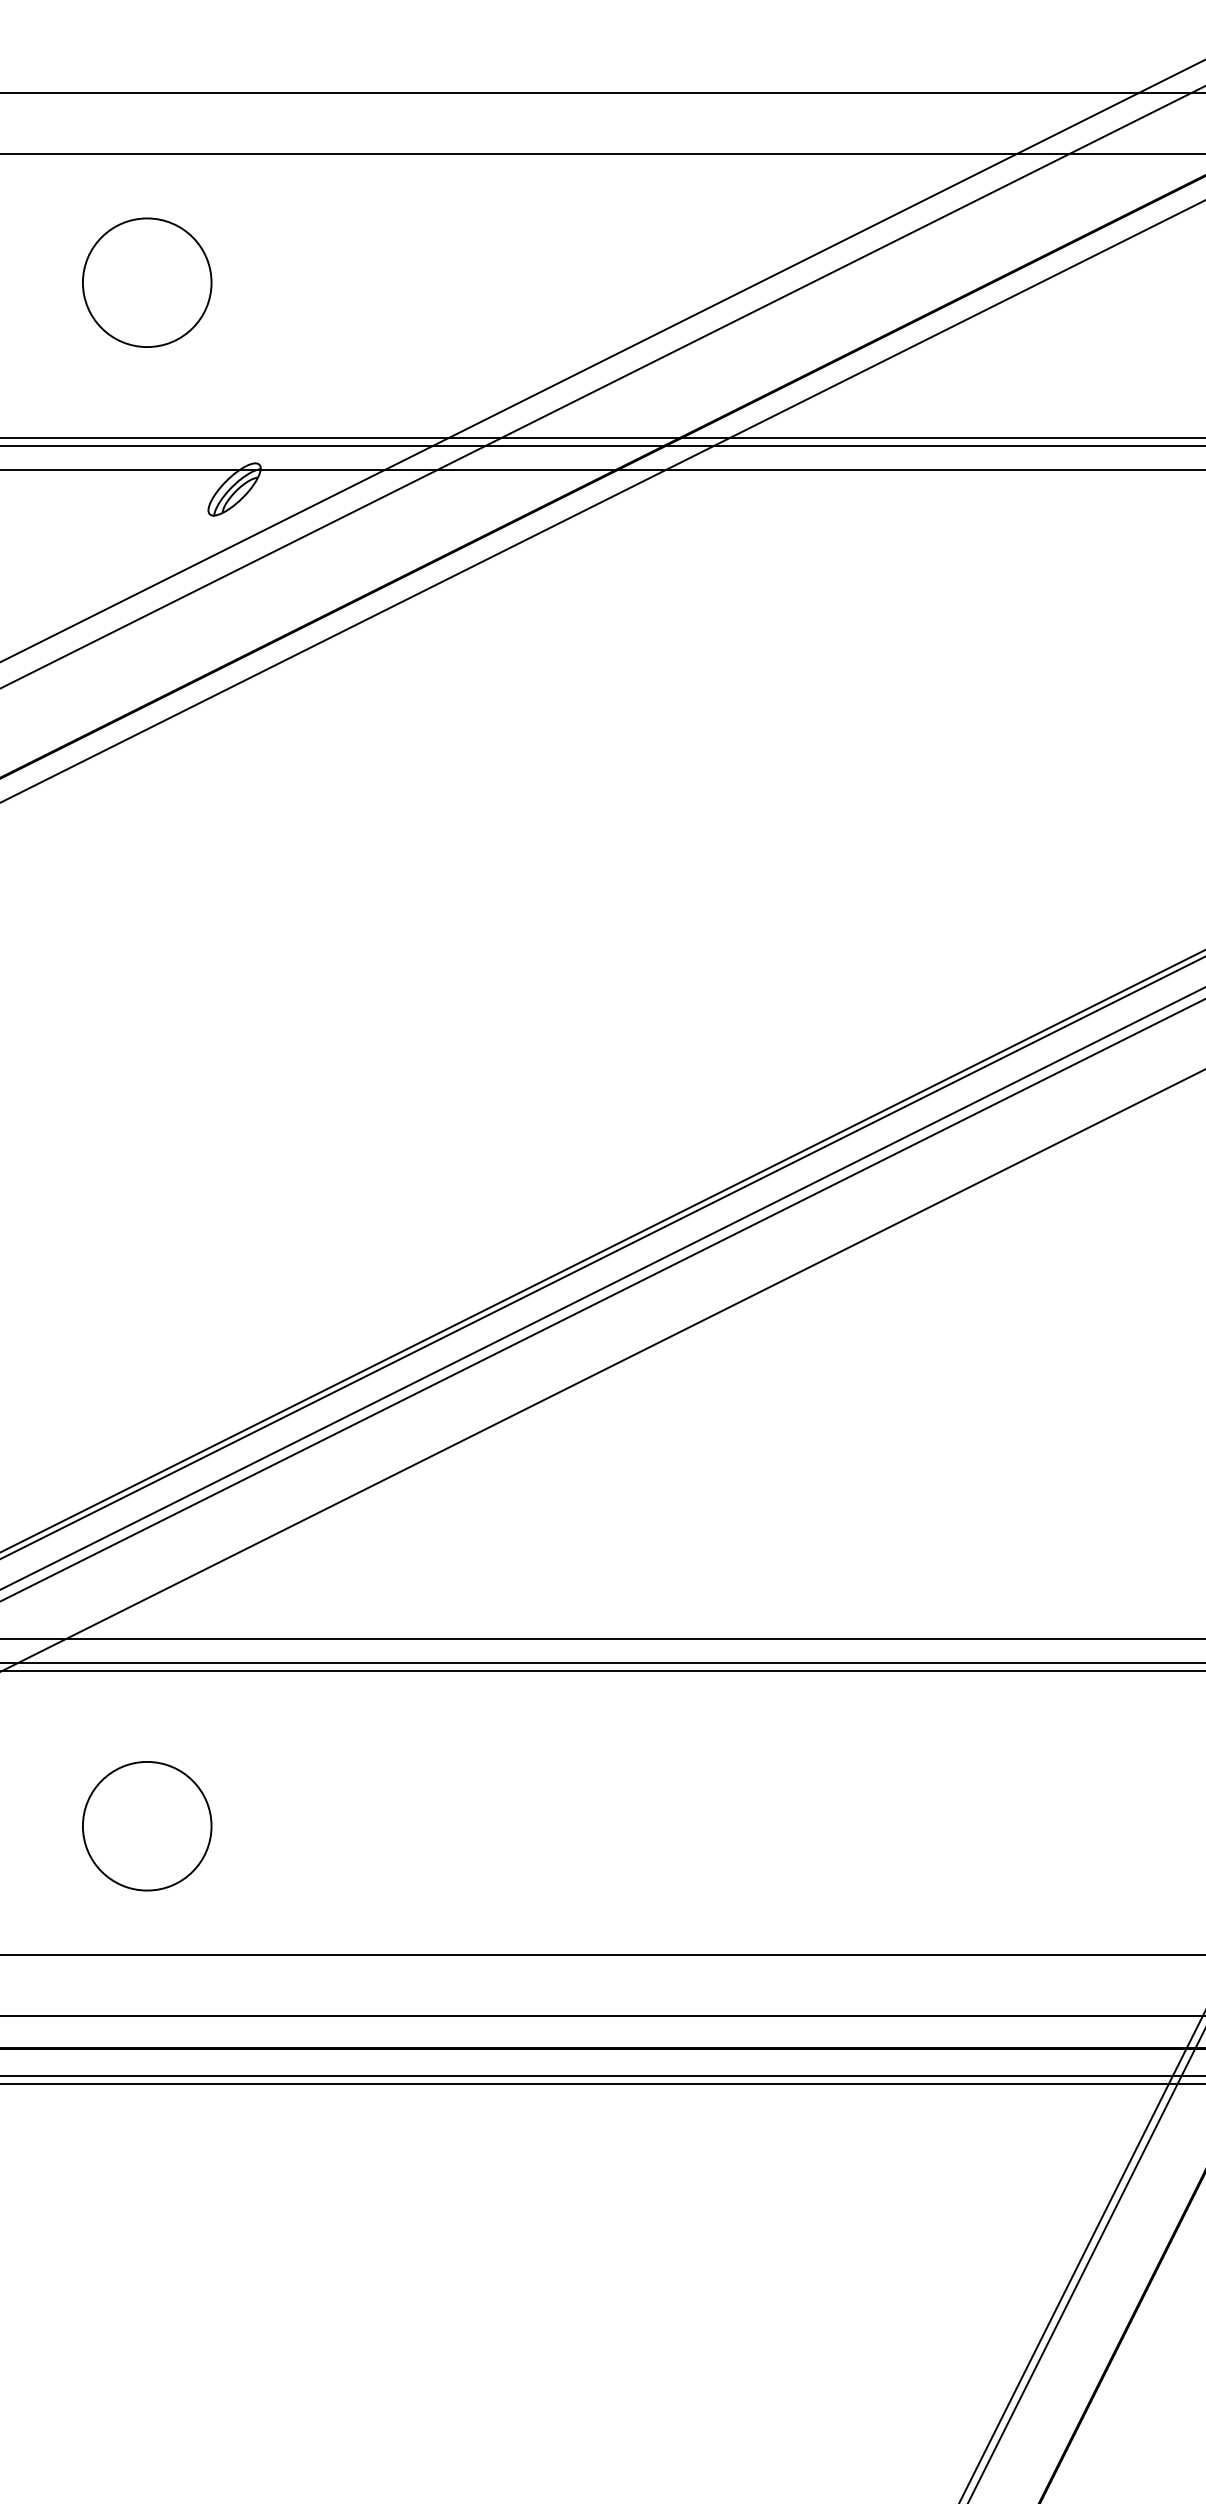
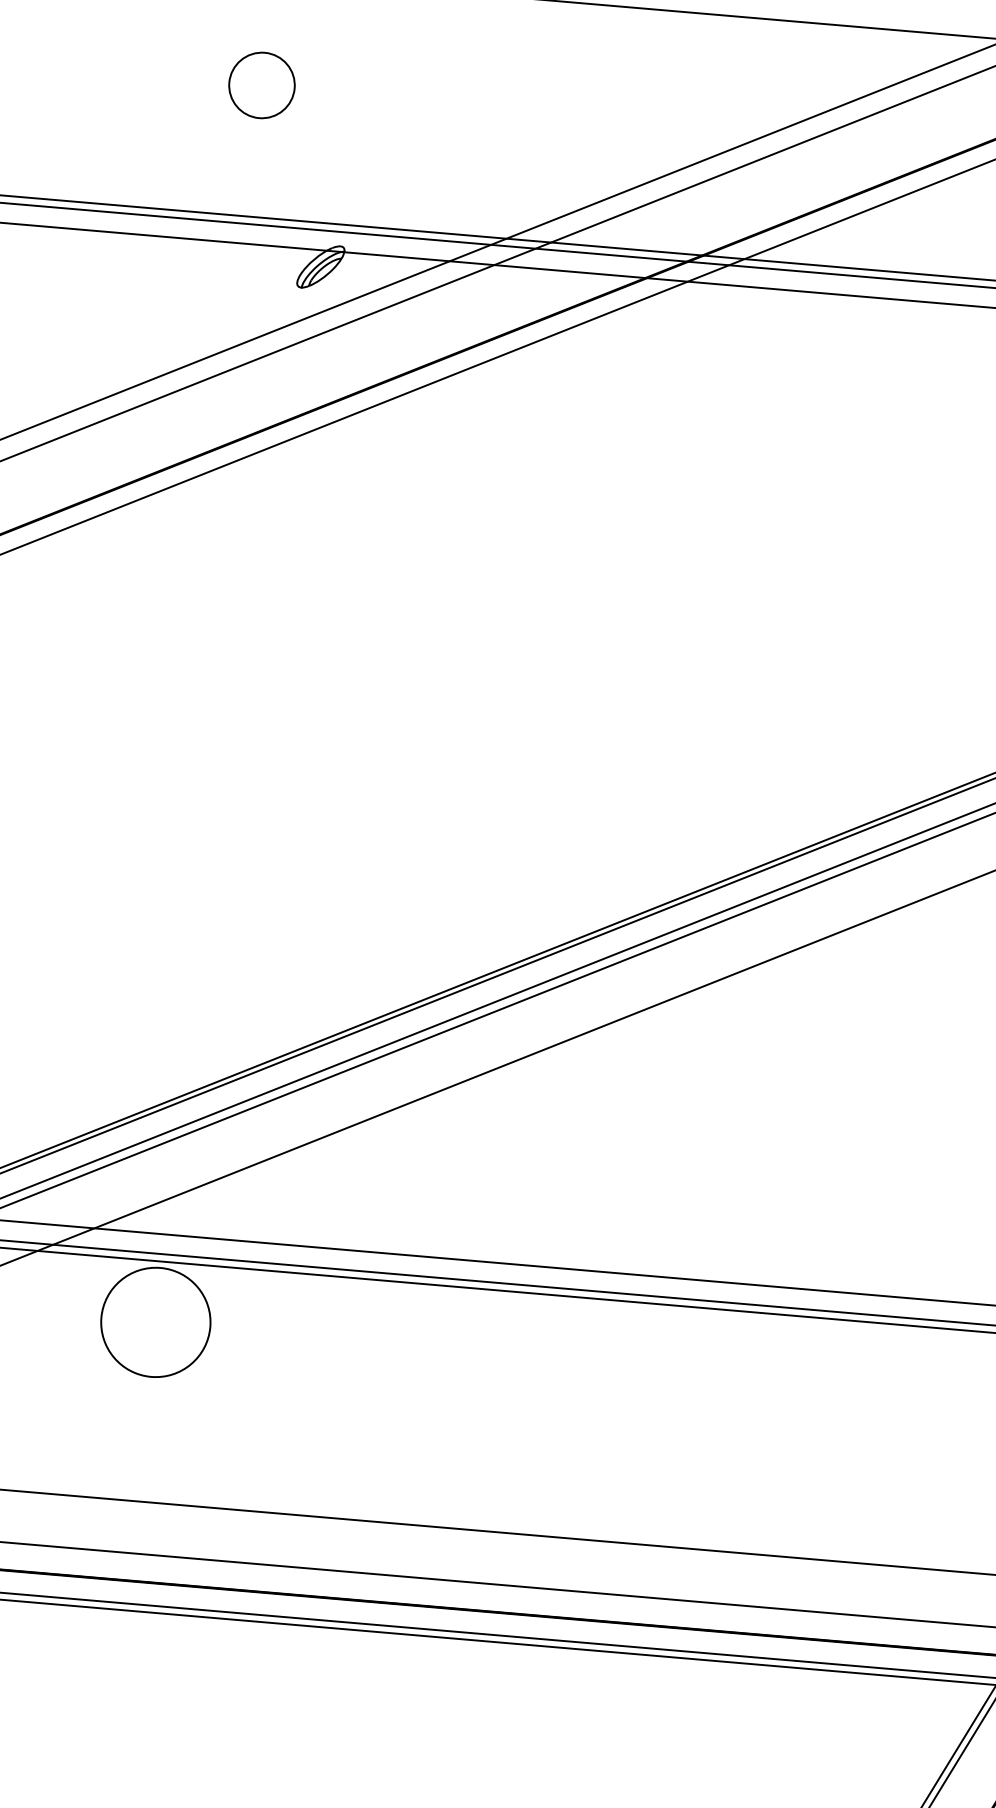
circle: (147, 282) -> (262, 85), size x0.6
circle: (147, 1826) -> (156, 1322), moved

